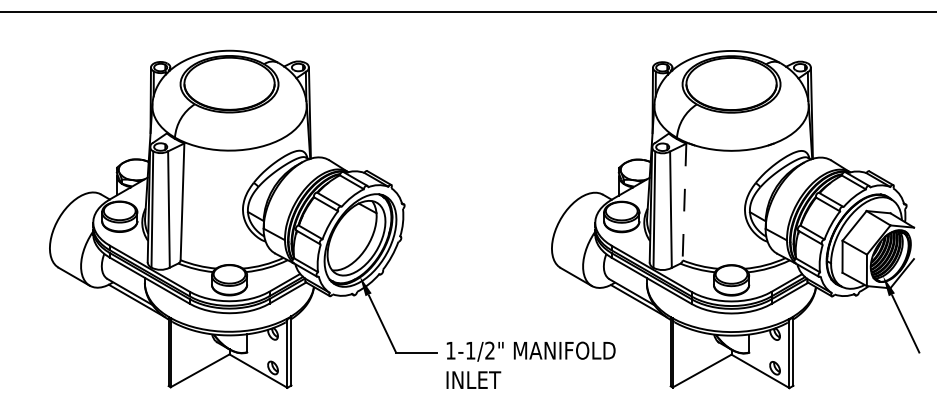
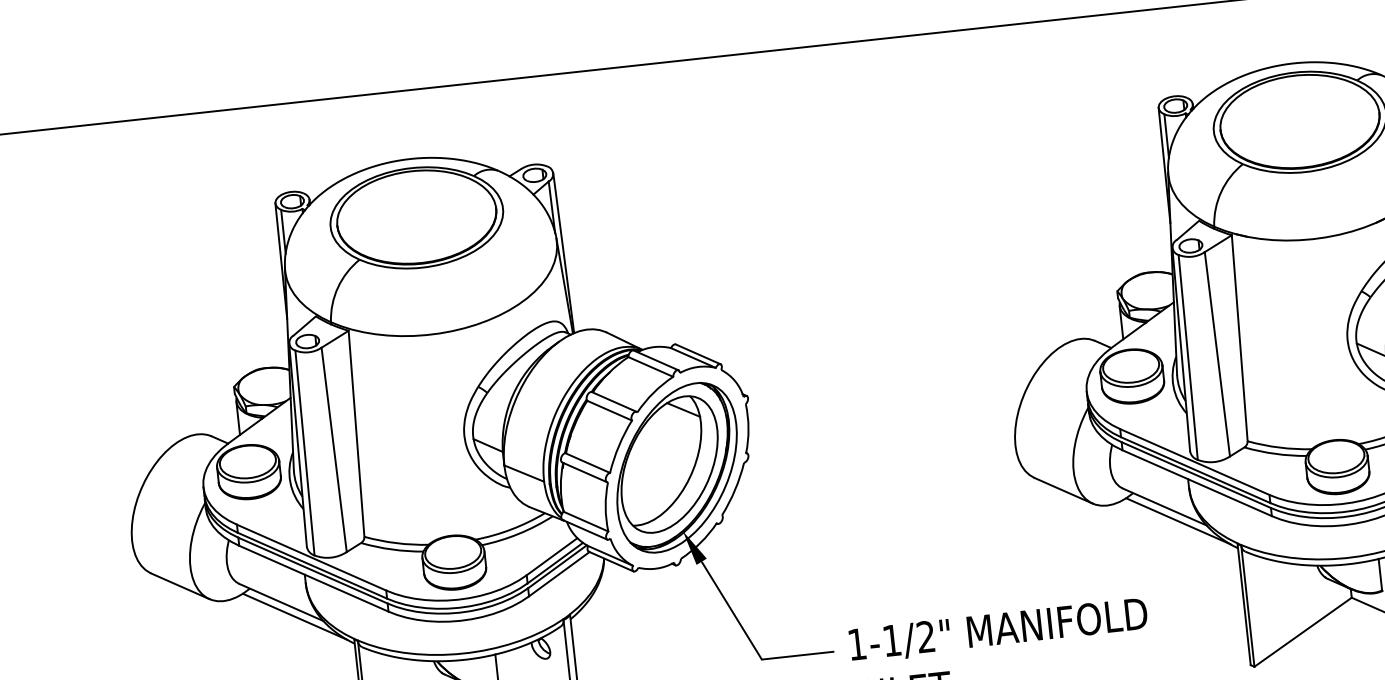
line: (684, 202) -> (1239, 339), dashed -> solid

